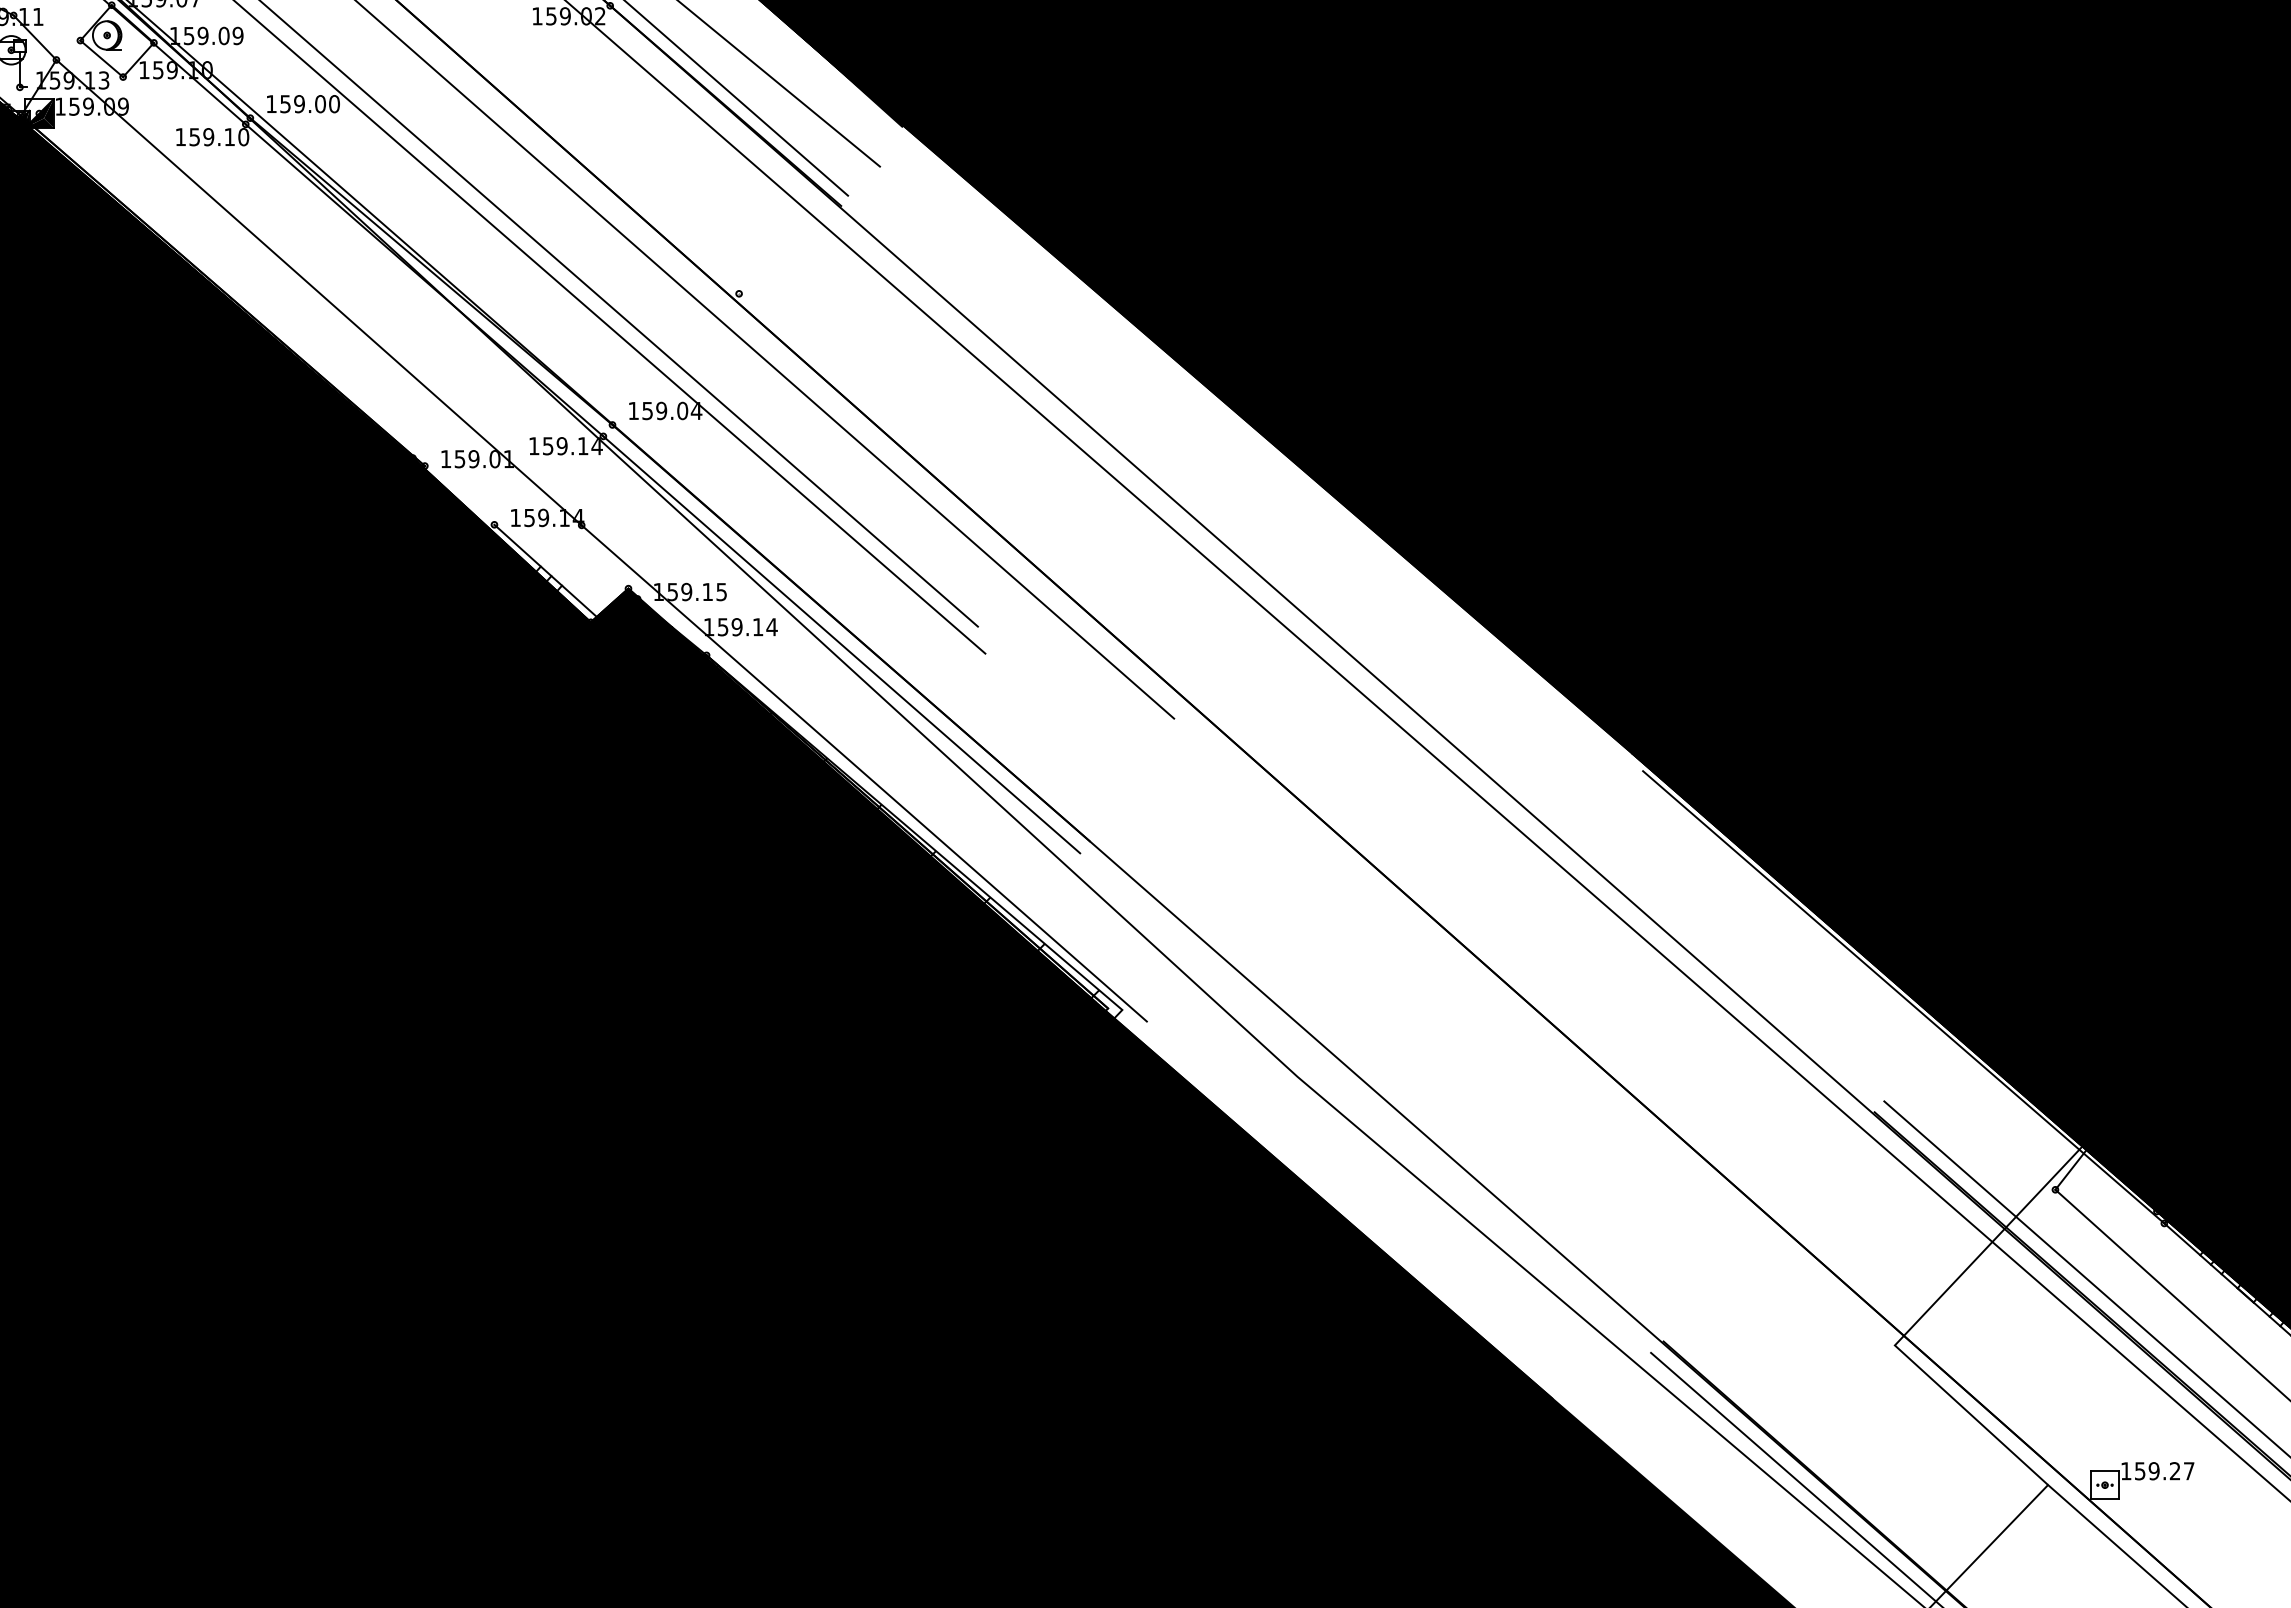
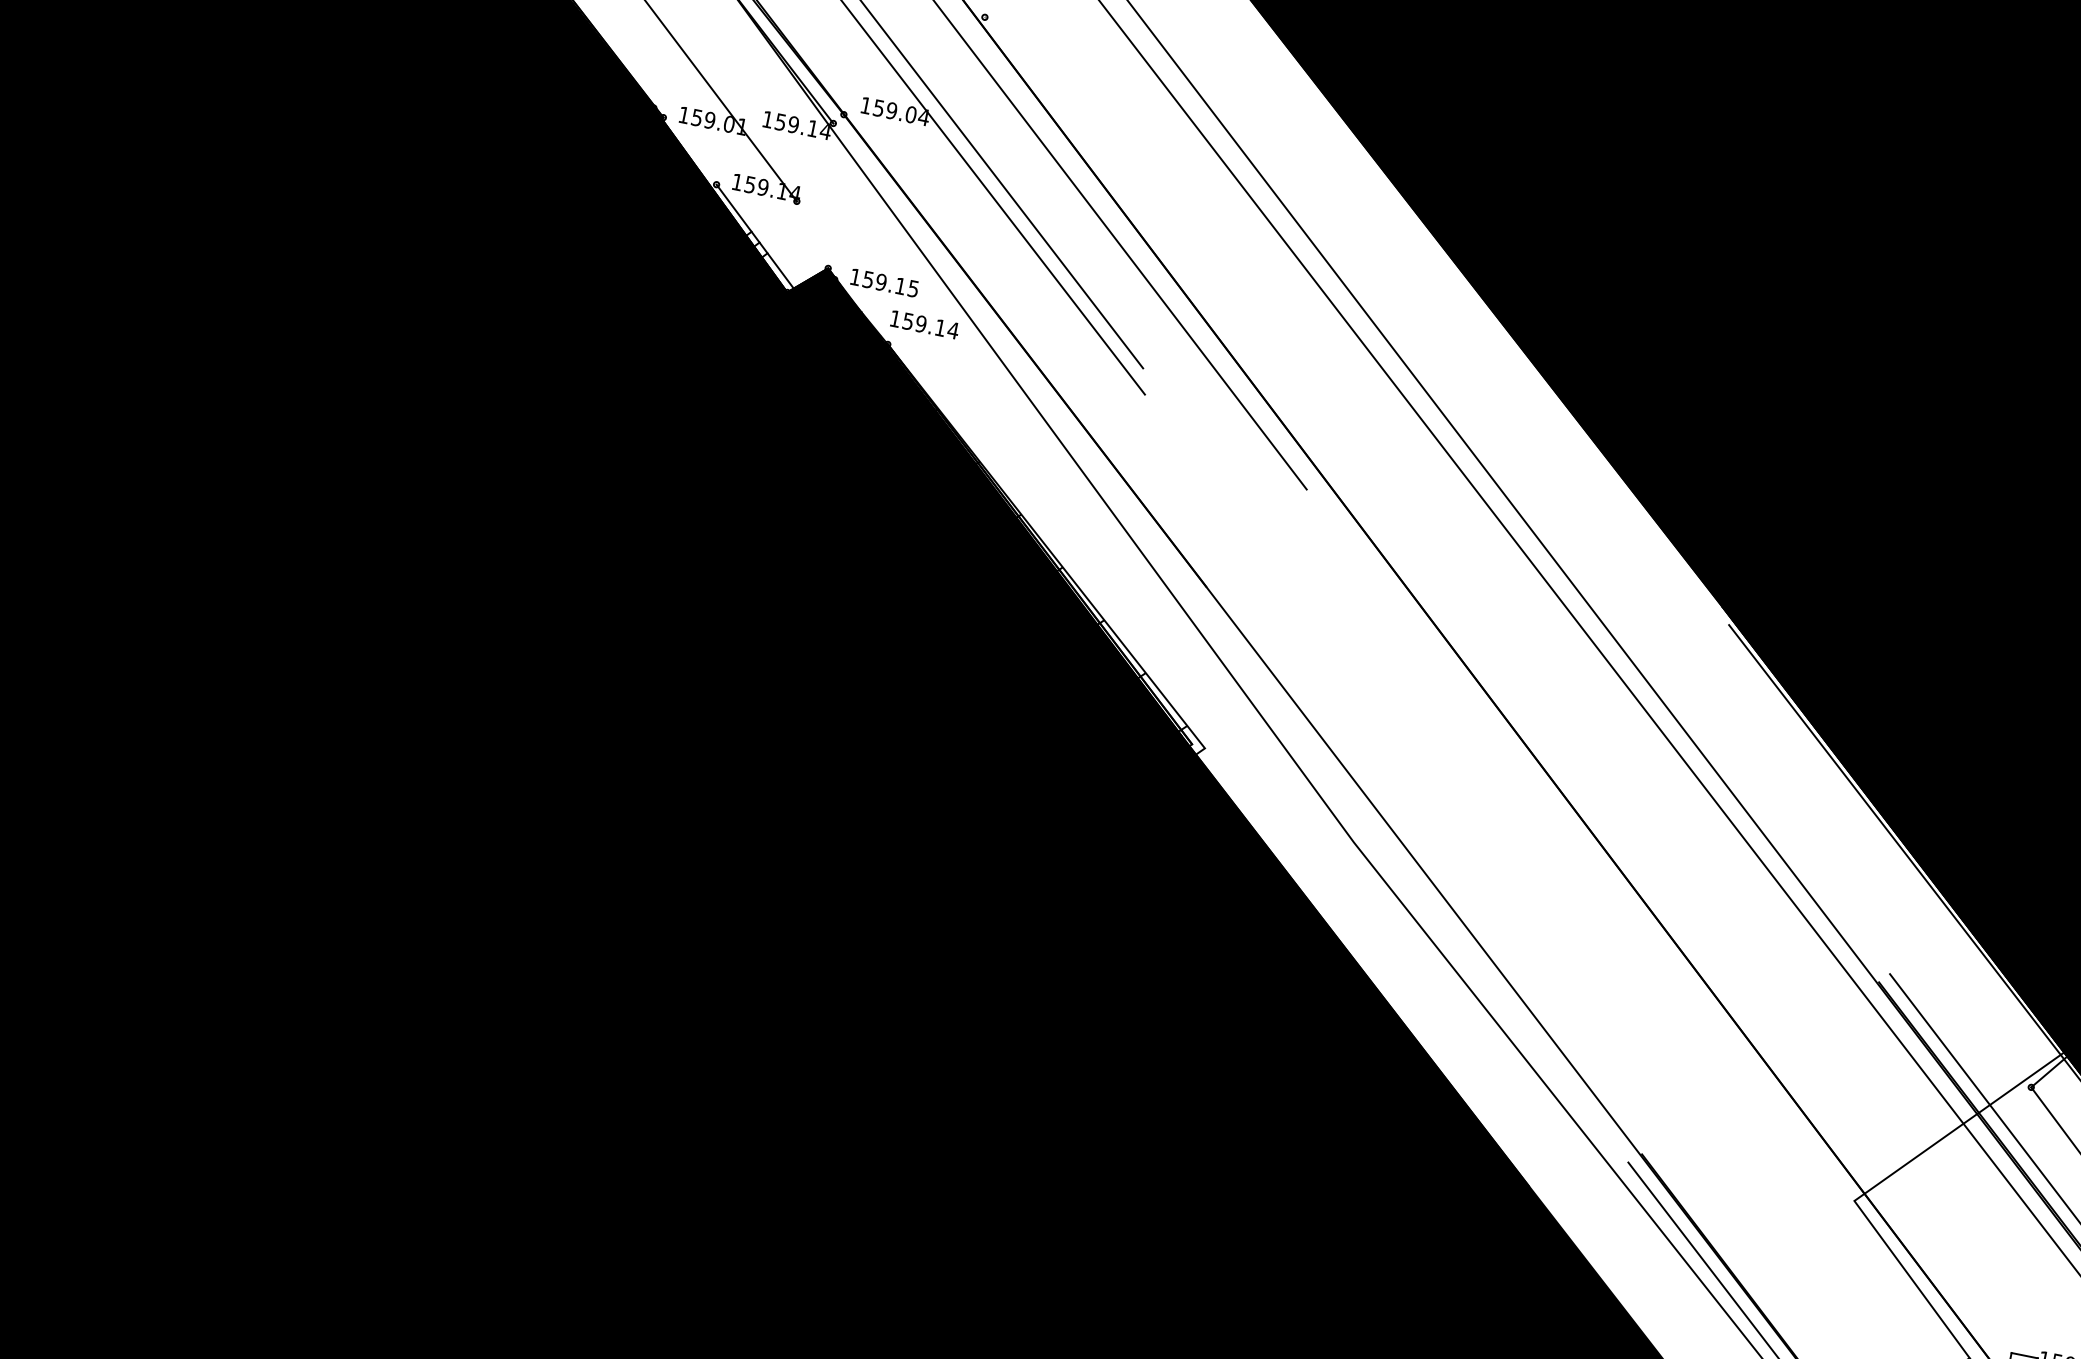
line: (841, 644) -> (1014, 359), removed
line: (863, 773) -> (1010, 482), removed

